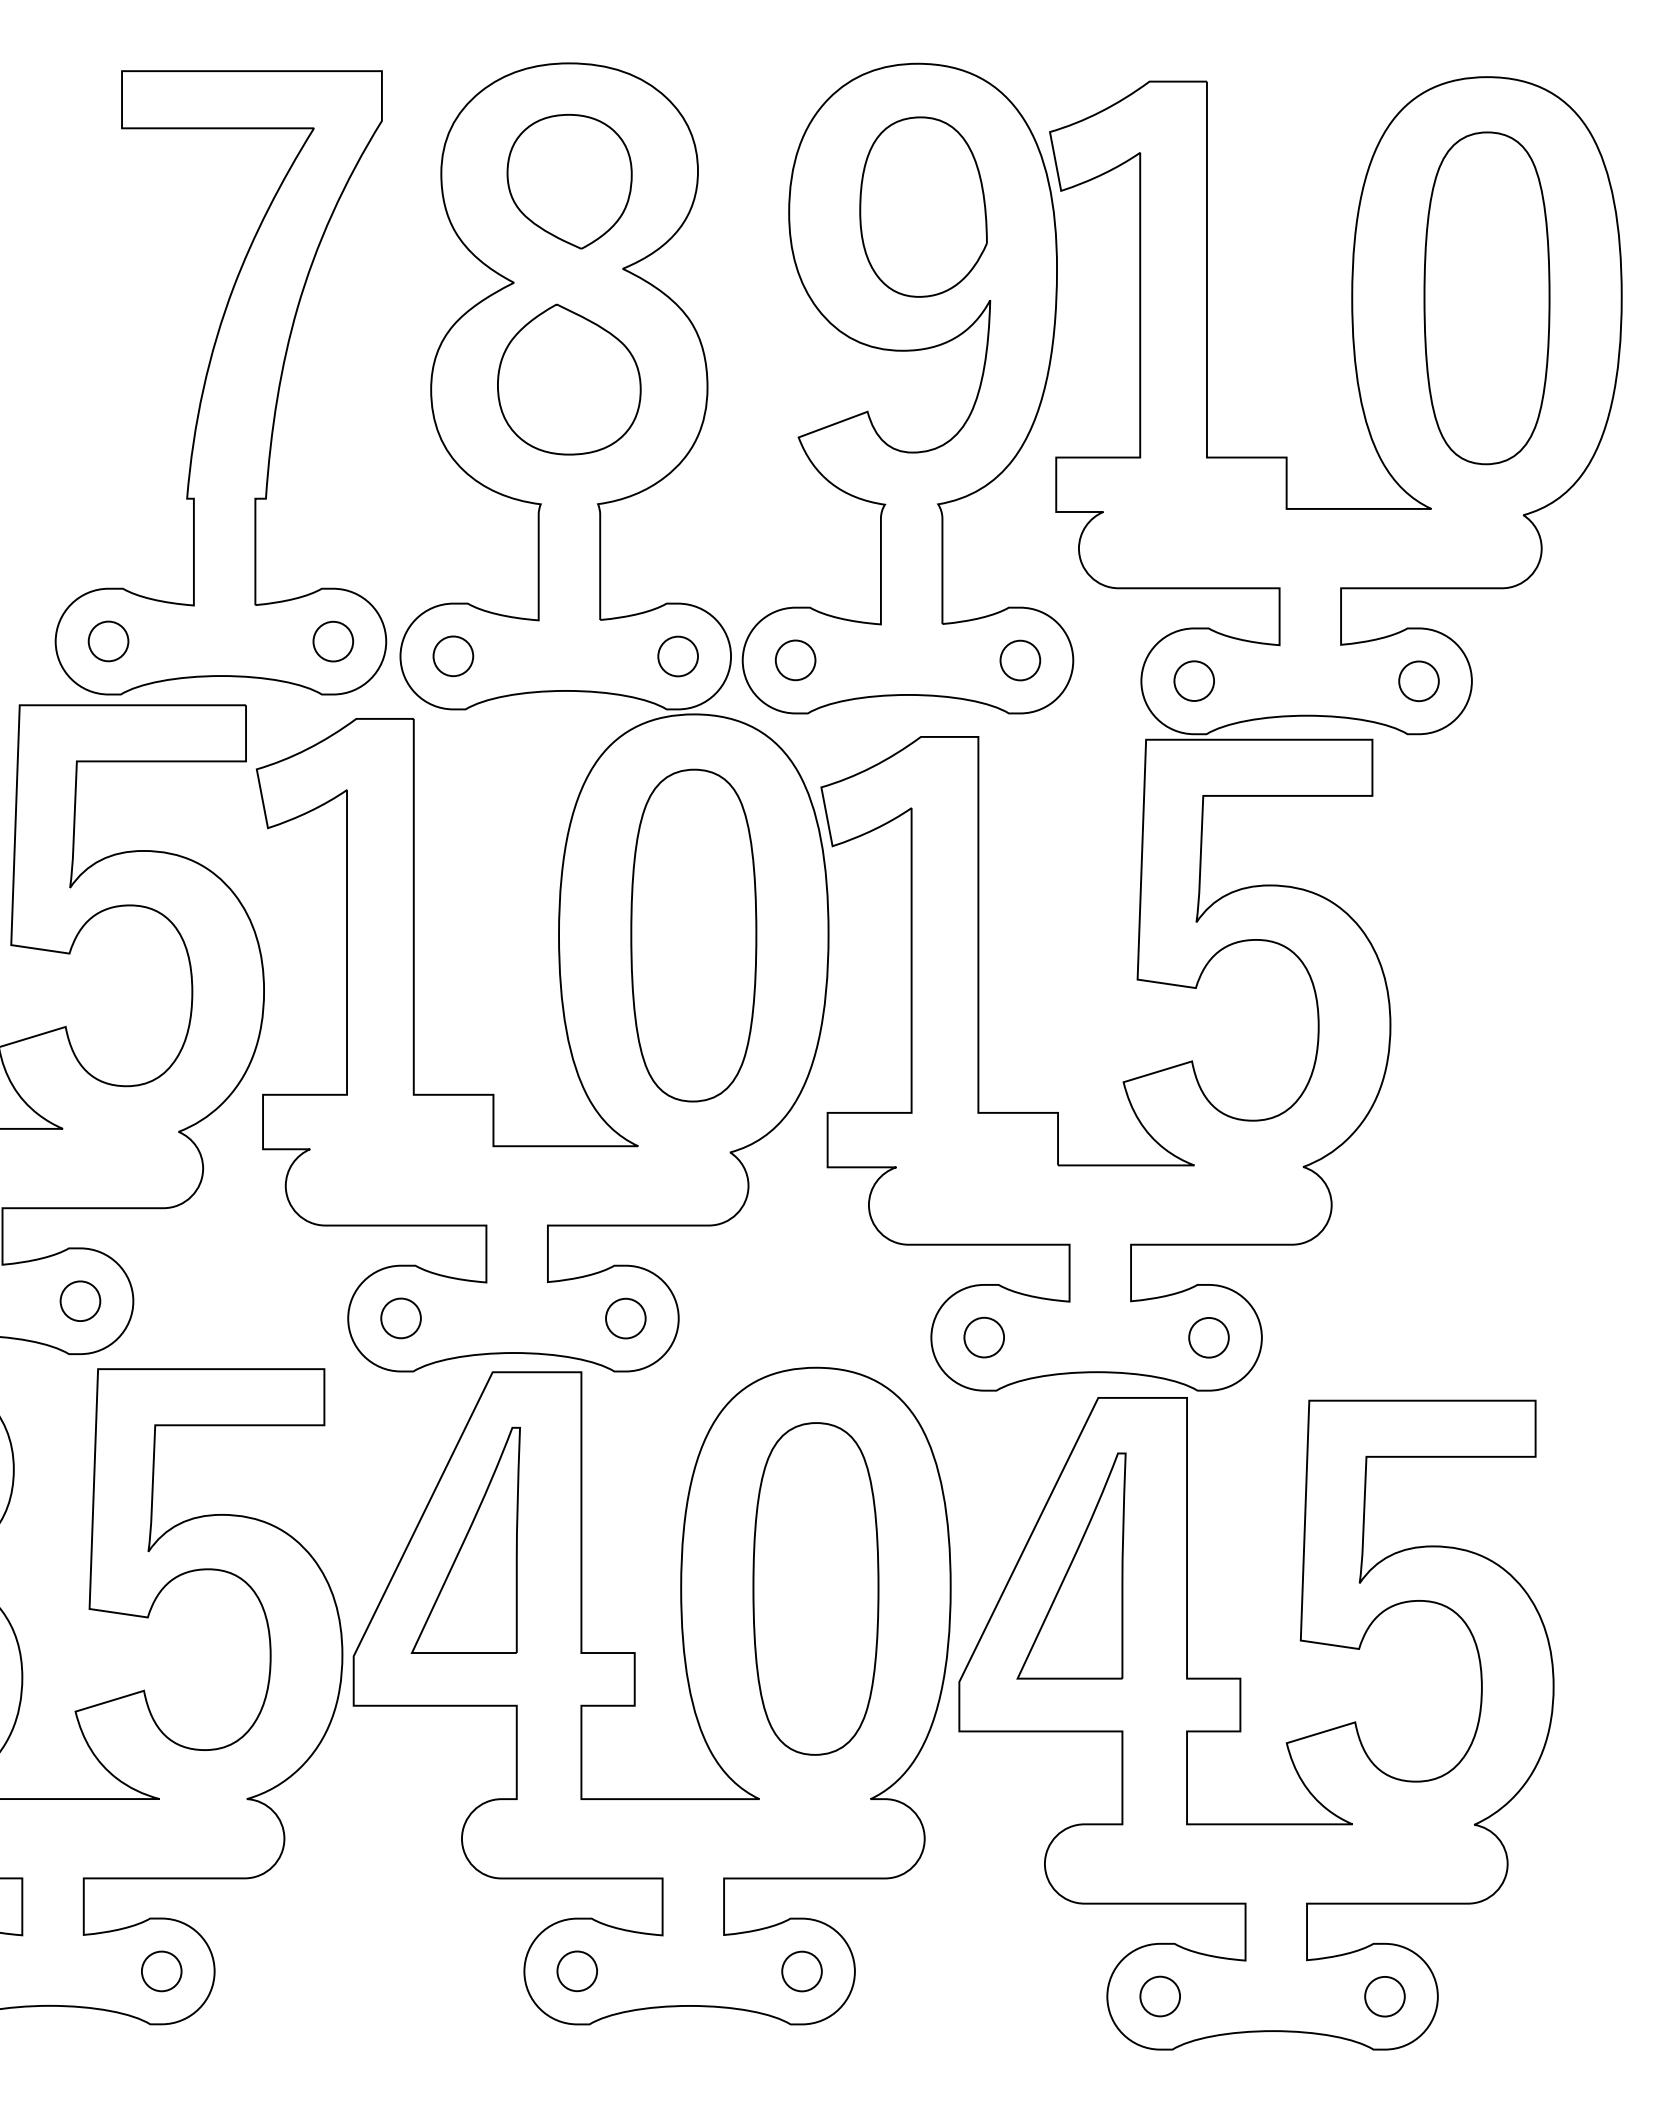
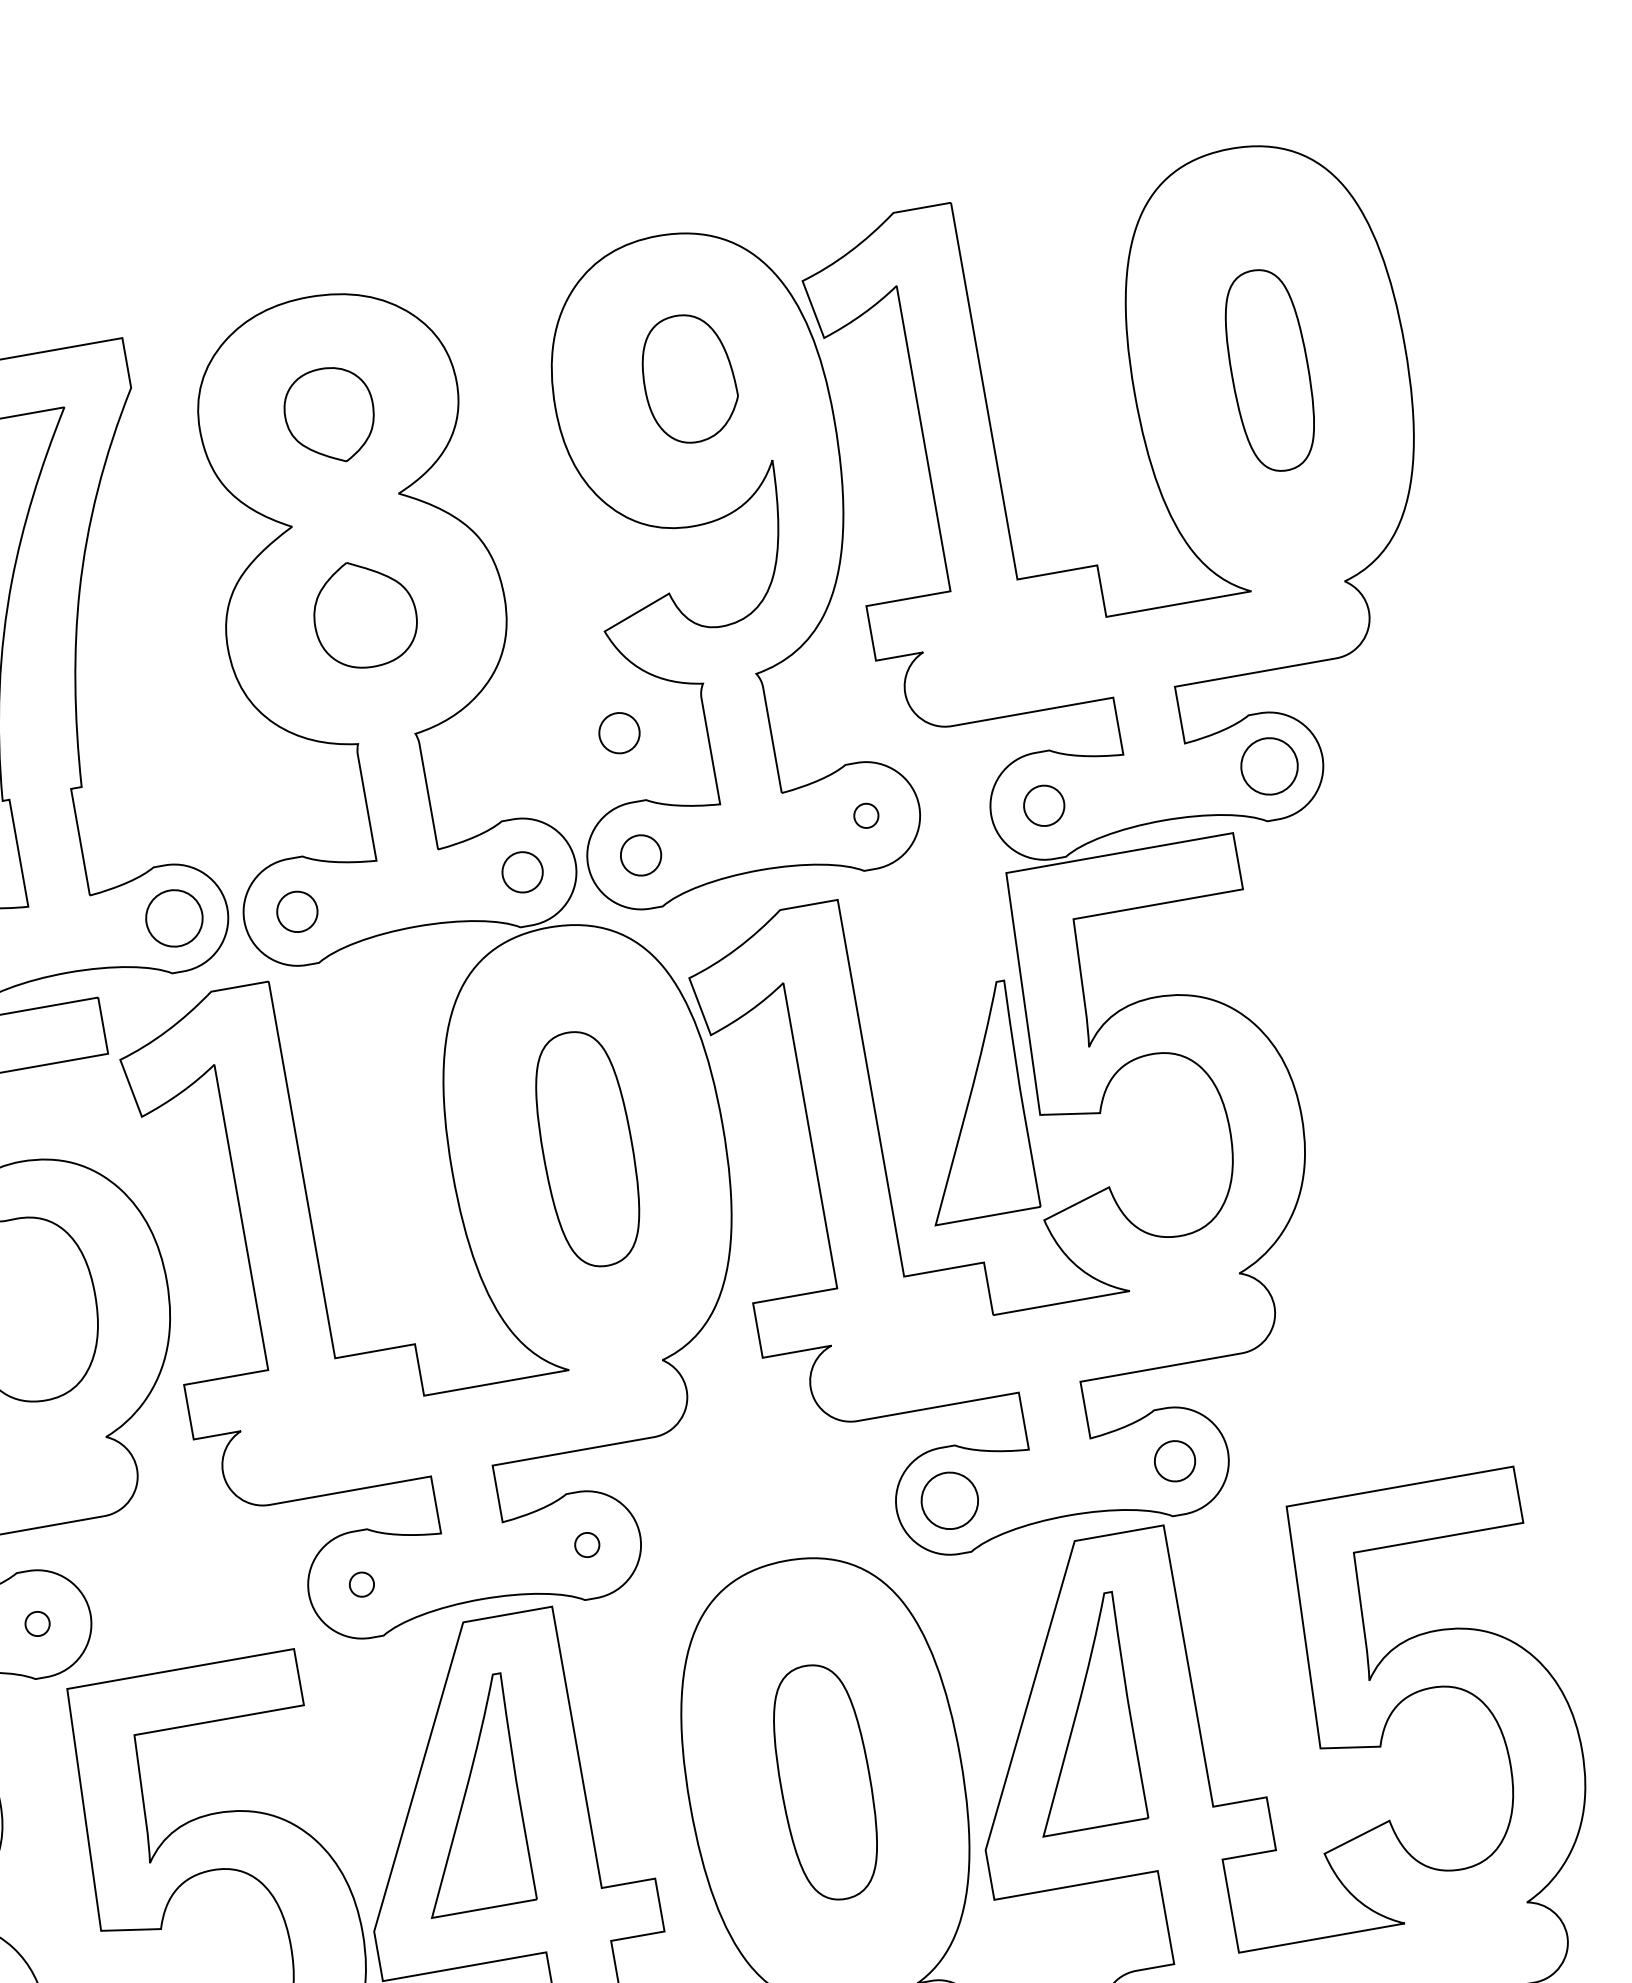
part: (569, 181) -> (329, 415), size x0.7
part: (923, 206) -> (689, 378), size x0.7
part: (1486, 298) -> (1269, 370), size x0.6
part: (569, 379) -> (364, 613), size x0.7
part: (795, 538) -> (619, 733), added
part: (333, 641) -> (174, 918), size x1.4
part: (1020, 660) -> (866, 815), size x0.6
part: (1418, 680) -> (1268, 765), size x1.4
part: (693, 935) -> (587, 1149), size x0.7
part: (1071, 955) -> (969, 1102), added
part: (80, 1300) -> (37, 1623), size x0.6
part: (400, 1318) -> (361, 1584), size x0.6
part: (625, 1318) -> (586, 1545), size x0.6
part: (983, 1337) -> (948, 1500), size x1.4
part: (815, 1588) -> (824, 1782), size x0.7

